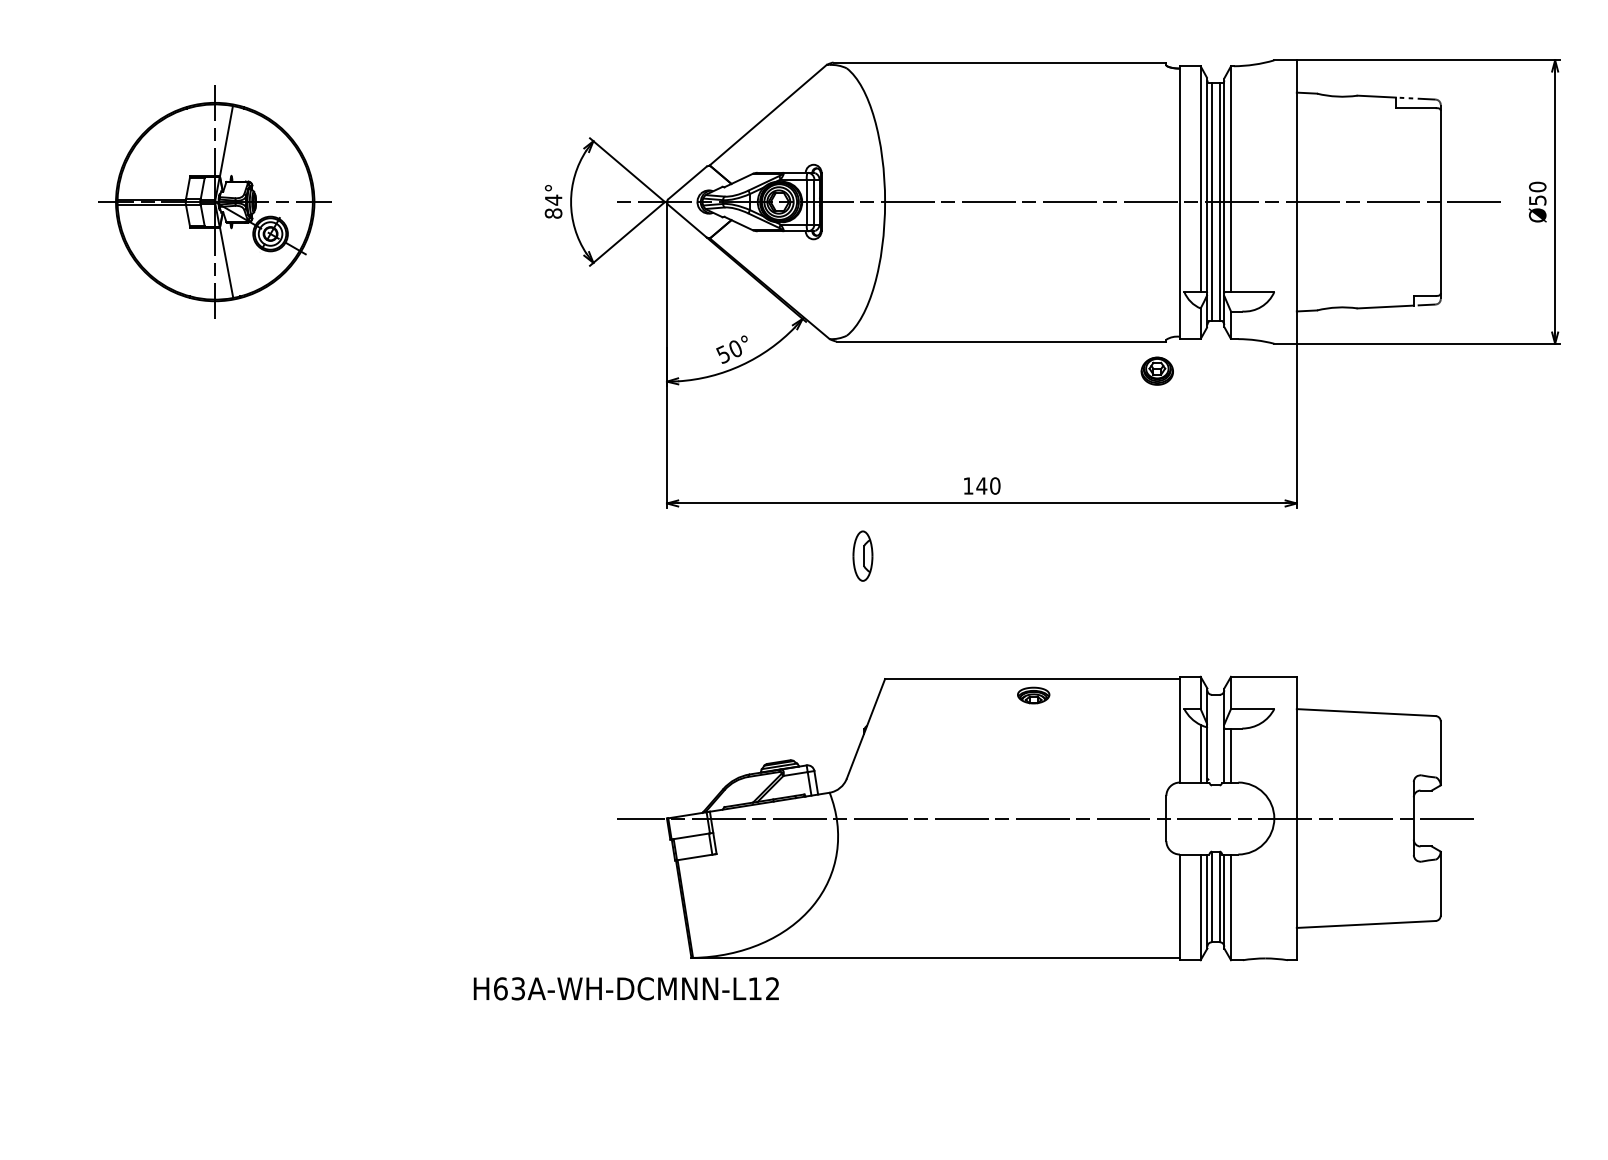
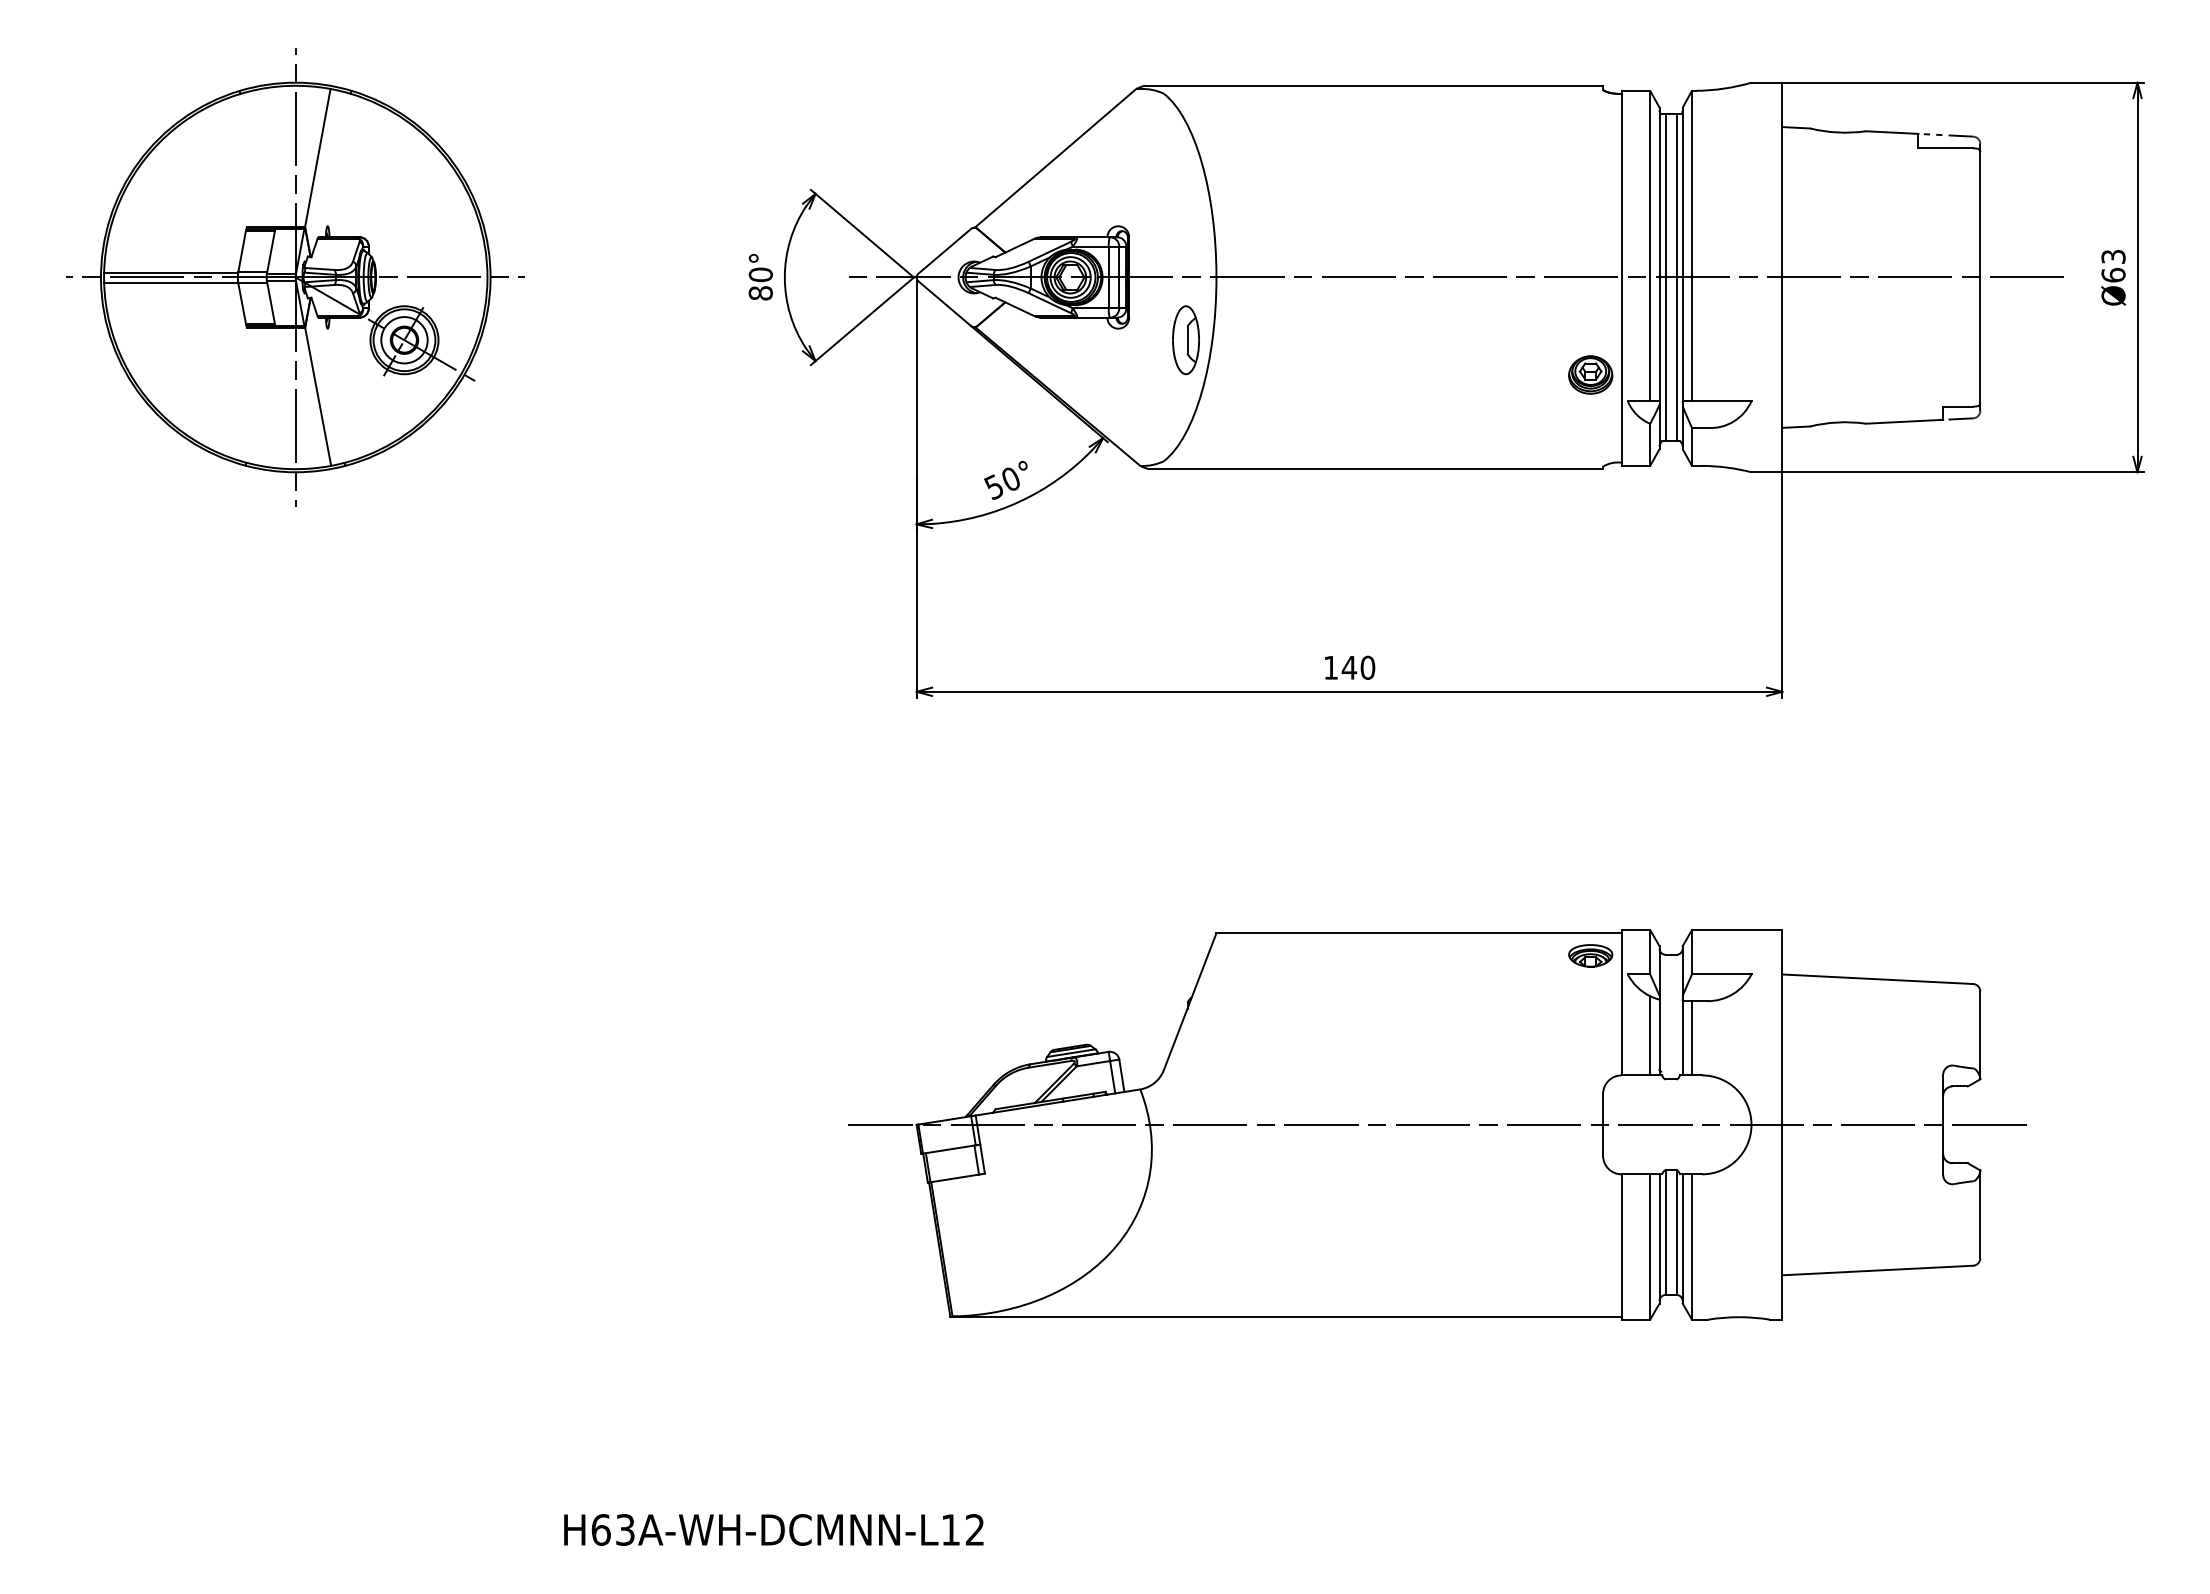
text: (1537, 193) -> (2113, 265), Ø50 -> Ø63
text: (553, 199) -> (760, 274), 84° -> 80°
part: (215, 202) -> (295, 277), size x1.43
part: (1157, 370) -> (1590, 374), moved
part: (862, 556) -> (1185, 340), moved
part: (1033, 695) -> (1590, 955), moved
text: (626, 988) -> (773, 1529), moved

